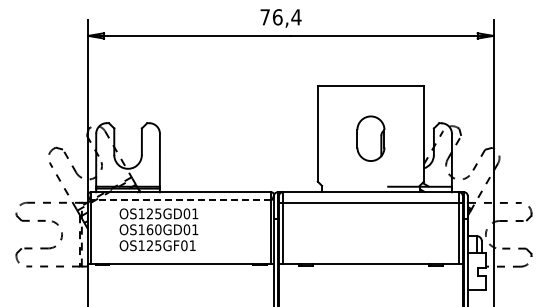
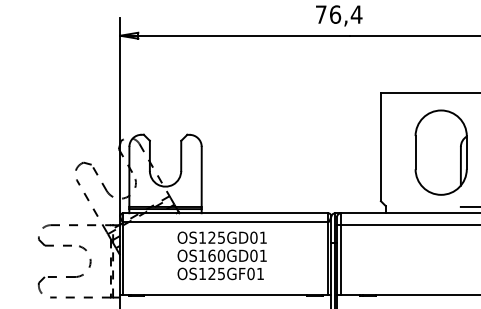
part: (370, 138) -> (440, 152), size x1.67
line: (180, 200) -> (225, 222), dashed -> solid
text: (158, 229) -> (221, 255), moved

